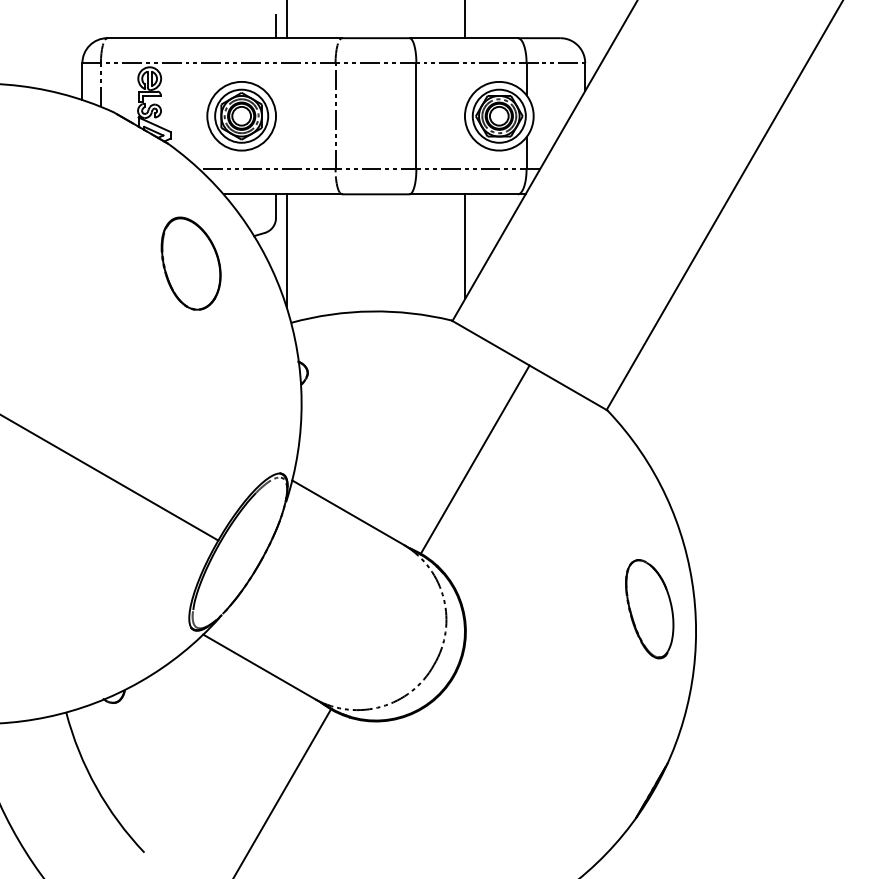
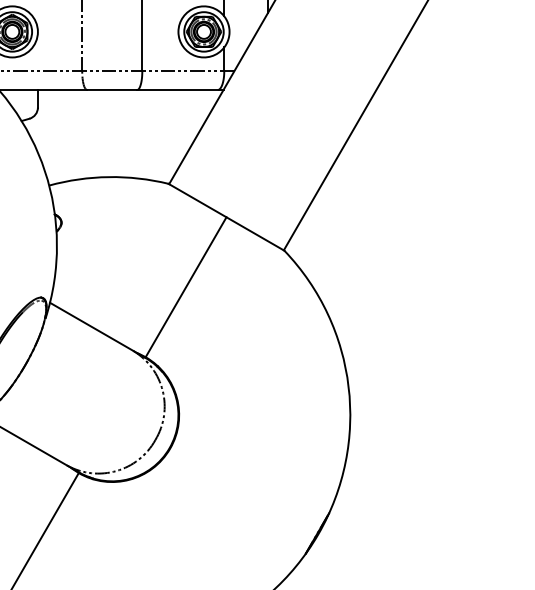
line: (464, 246) -> (178, 128), removed
line: (286, 251) -> (45, 132), removed
part: (649, 609) -> (315, 398), removed

